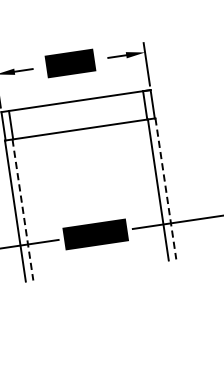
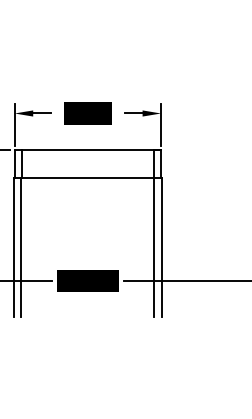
line: (165, 189) -> (161, 247), dashed -> solid
line: (22, 210) -> (21, 247), dashed -> solid

